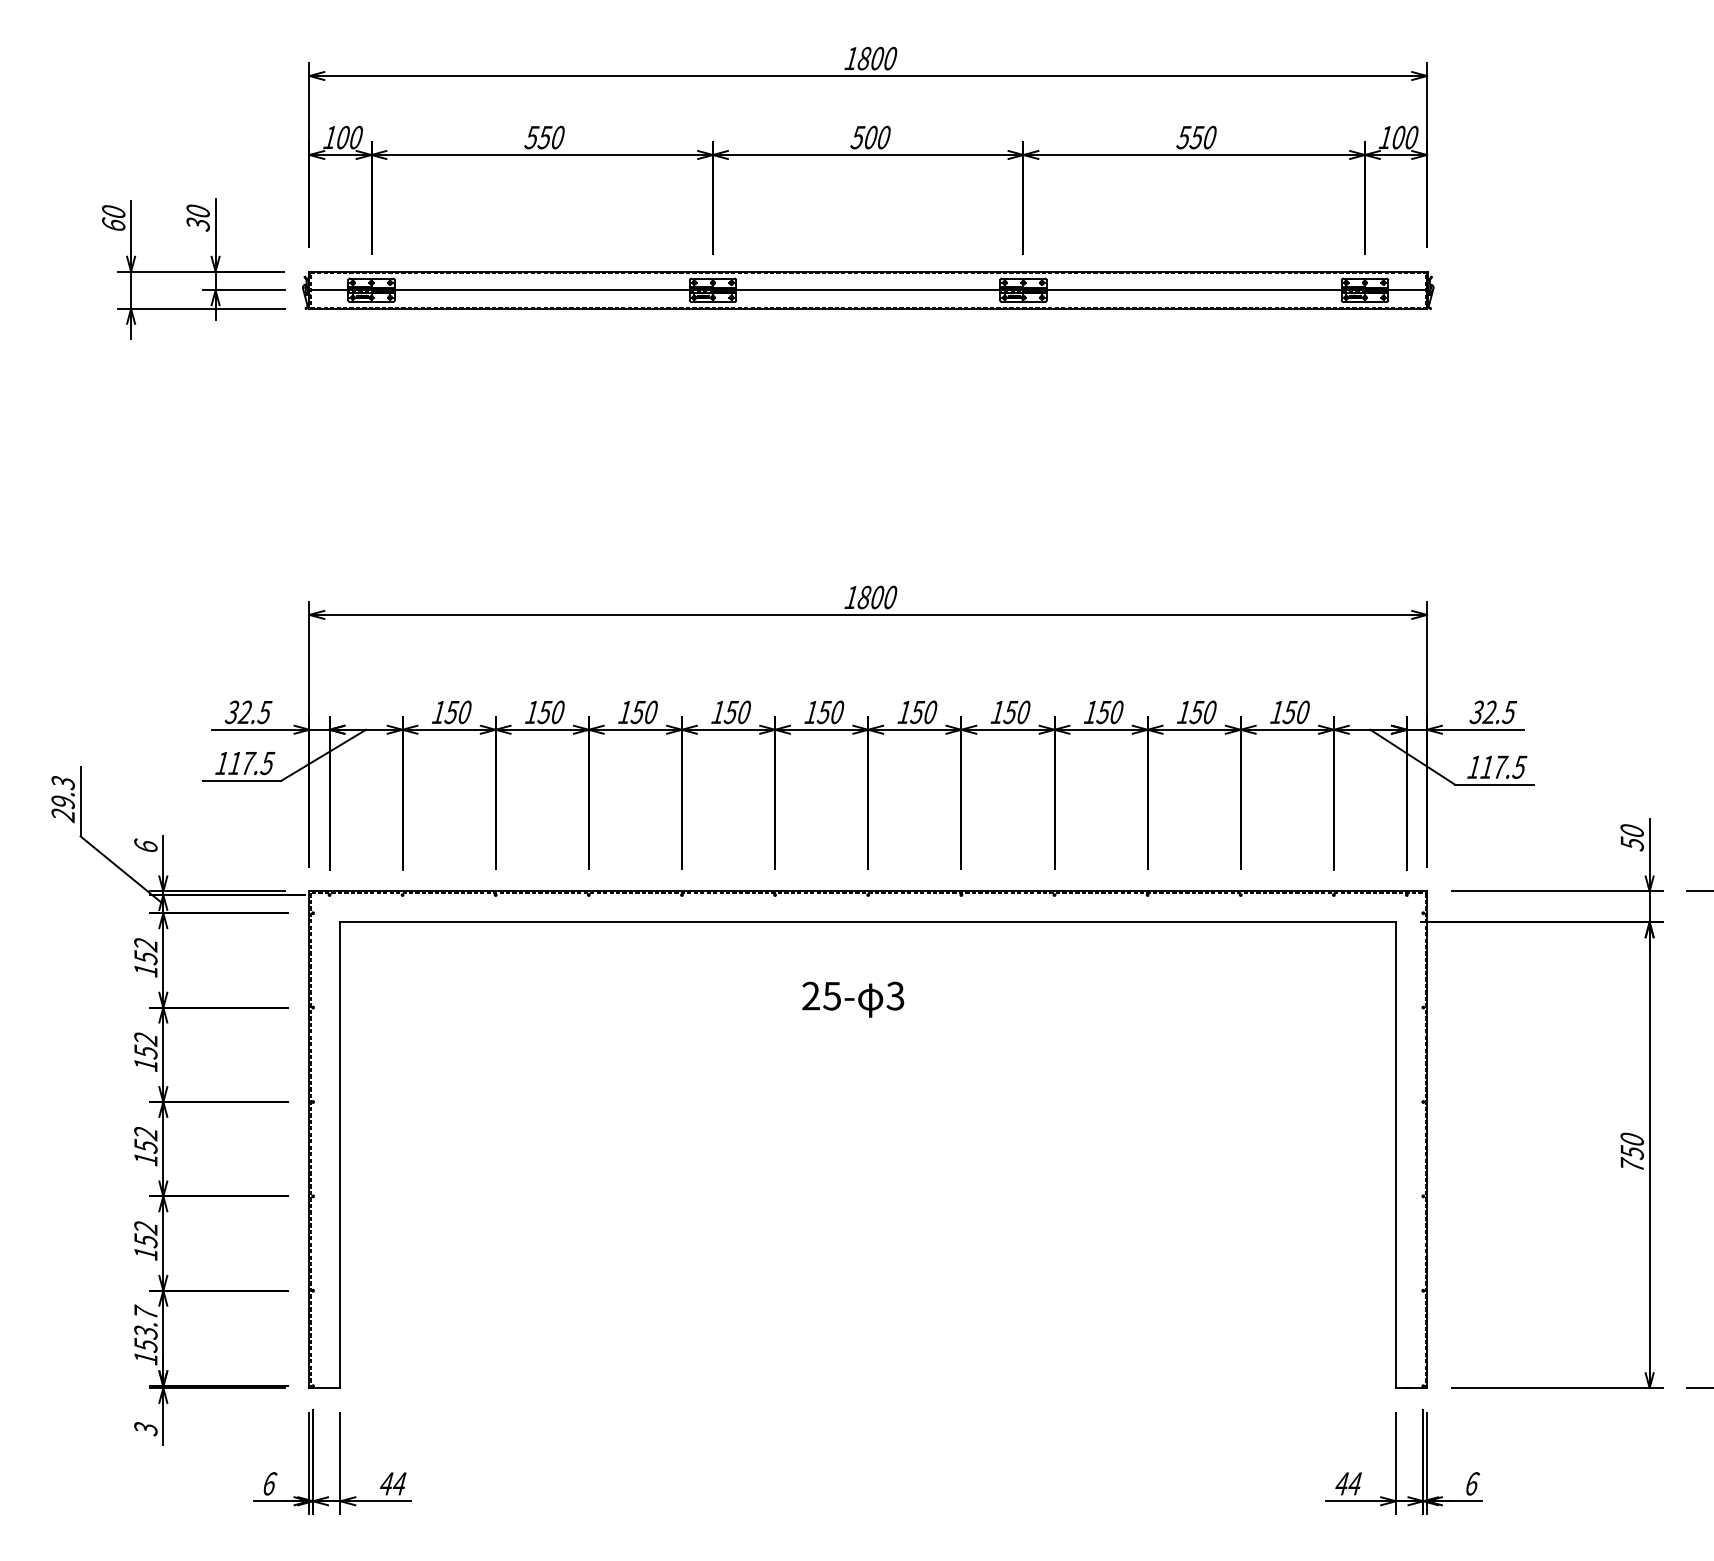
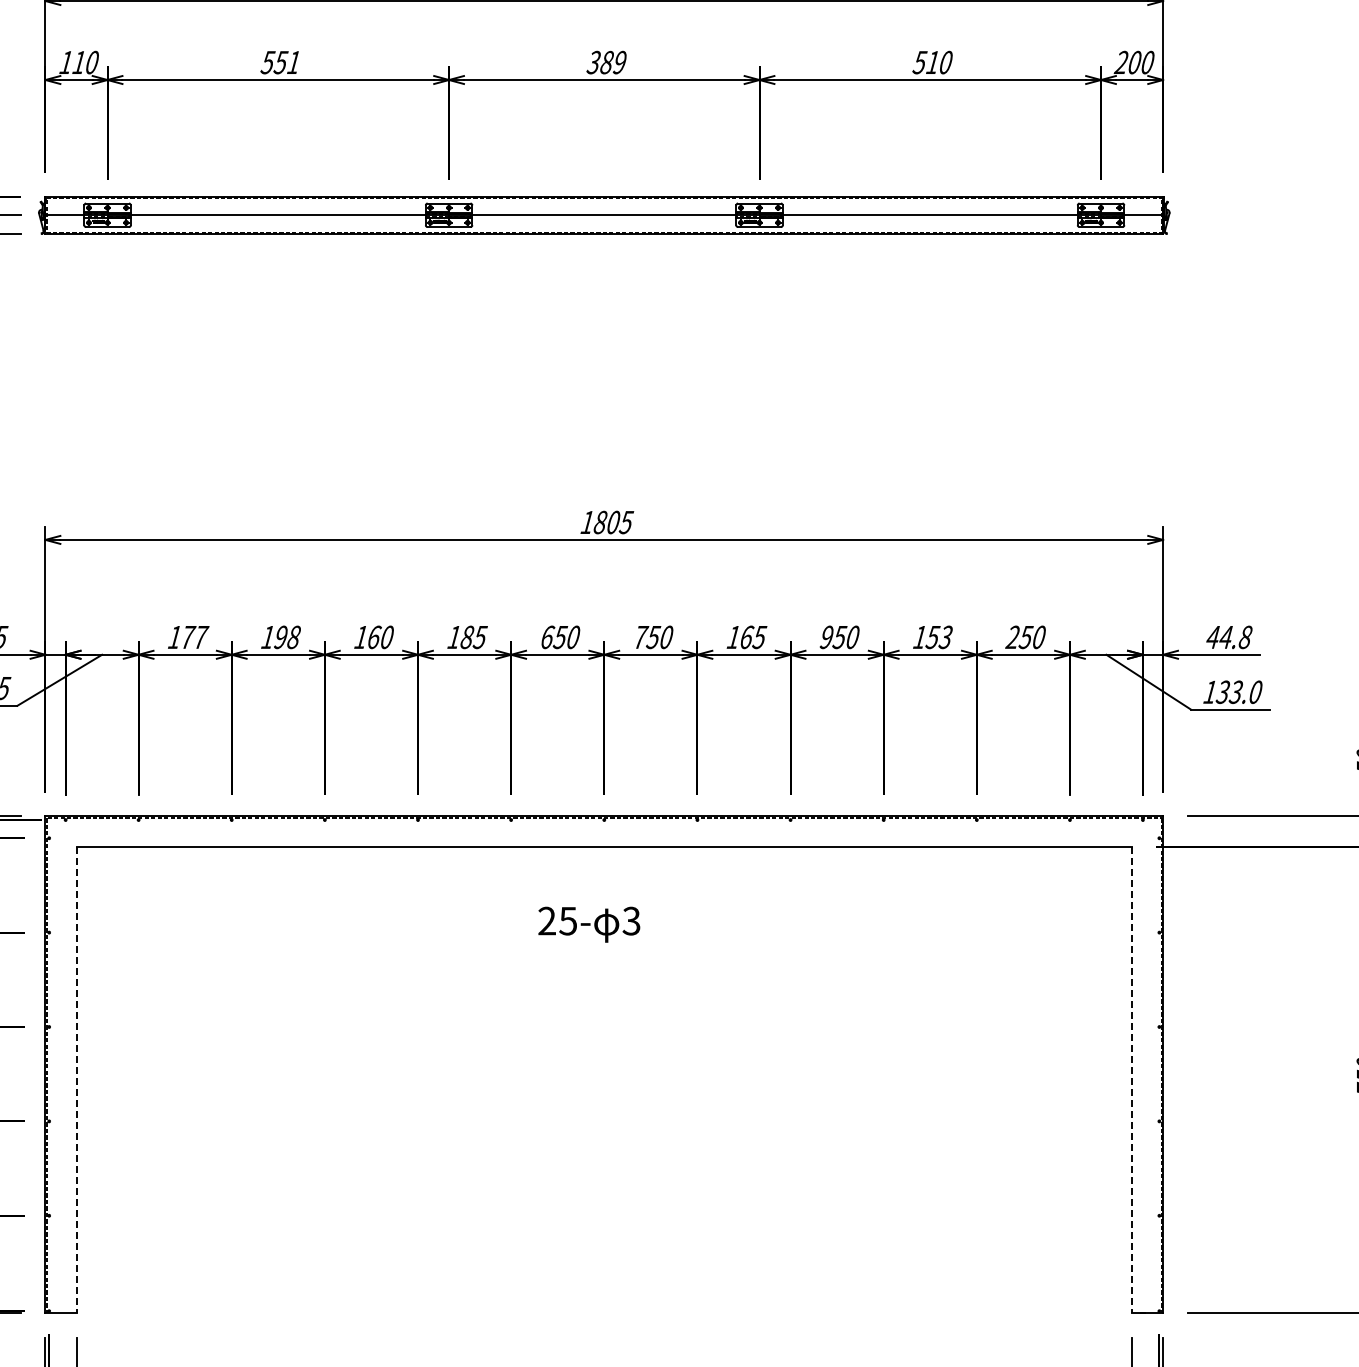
text: (1384, 136) -> (1120, 61), 100 -> 200
text: (342, 137) -> (78, 62), 100 -> 110
text: (557, 137) -> (293, 62), 550 -> 551
text: (871, 137) -> (607, 62), 500 -> 389
text: (1196, 137) -> (932, 62), 550 -> 510
text: (890, 597) -> (626, 522), 1800 -> 1805
text: (1209, 711) -> (945, 636), 150 -> 153
text: (1276, 711) -> (1012, 636), 150 -> 250
text: (458, 712) -> (194, 637), 150 -> 177
text: (550, 712) -> (286, 637), 150 -> 198
text: (637, 712) -> (373, 637), 150 -> 160
text: (737, 712) -> (473, 637), 150 -> 185
text: (811, 712) -> (547, 637), 150 -> 650
text: (905, 712) -> (641, 637), 150 -> 750
text: (1017, 712) -> (753, 637), 150 -> 165
text: (1090, 712) -> (826, 637), 150 -> 950
text: (1493, 712) -> (1229, 637), 32.5 -> 44.8
text: (1503, 766) -> (1239, 691), 117.5 -> 133.0
line: (340, 1155) -> (76, 1080), solid -> dashed
line: (1396, 1155) -> (1132, 1080), solid -> dashed

